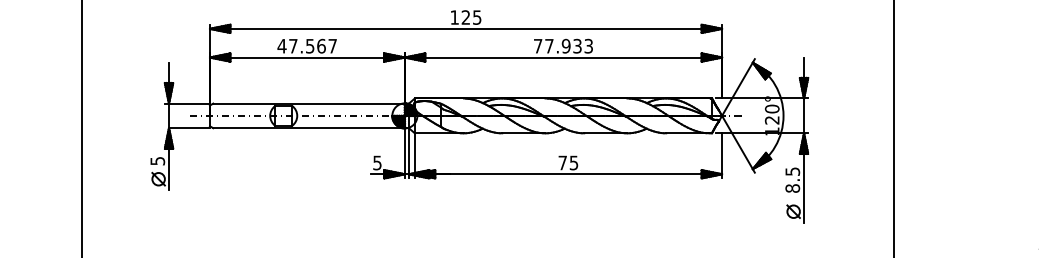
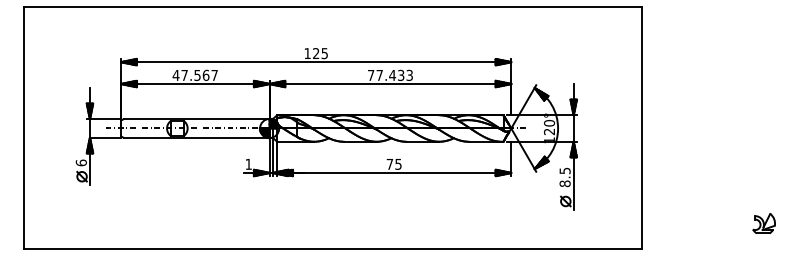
text: (566, 45) -> (392, 74), 77.933 -> 77.433
text: (156, 160) -> (80, 162), 5 -> 6
text: (377, 163) -> (248, 164), 5 -> 1

